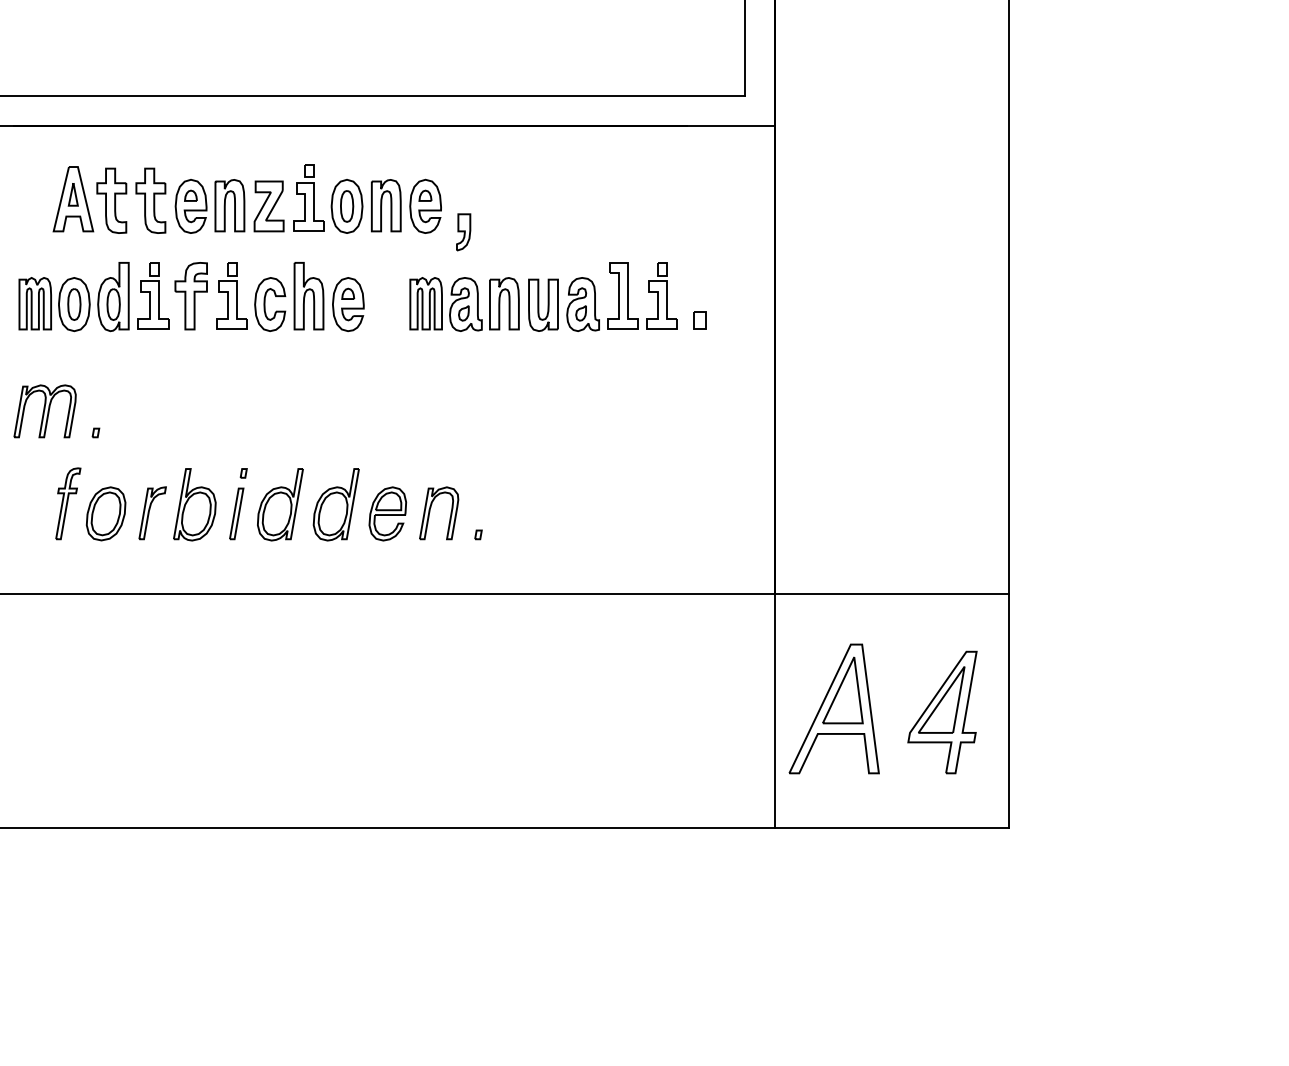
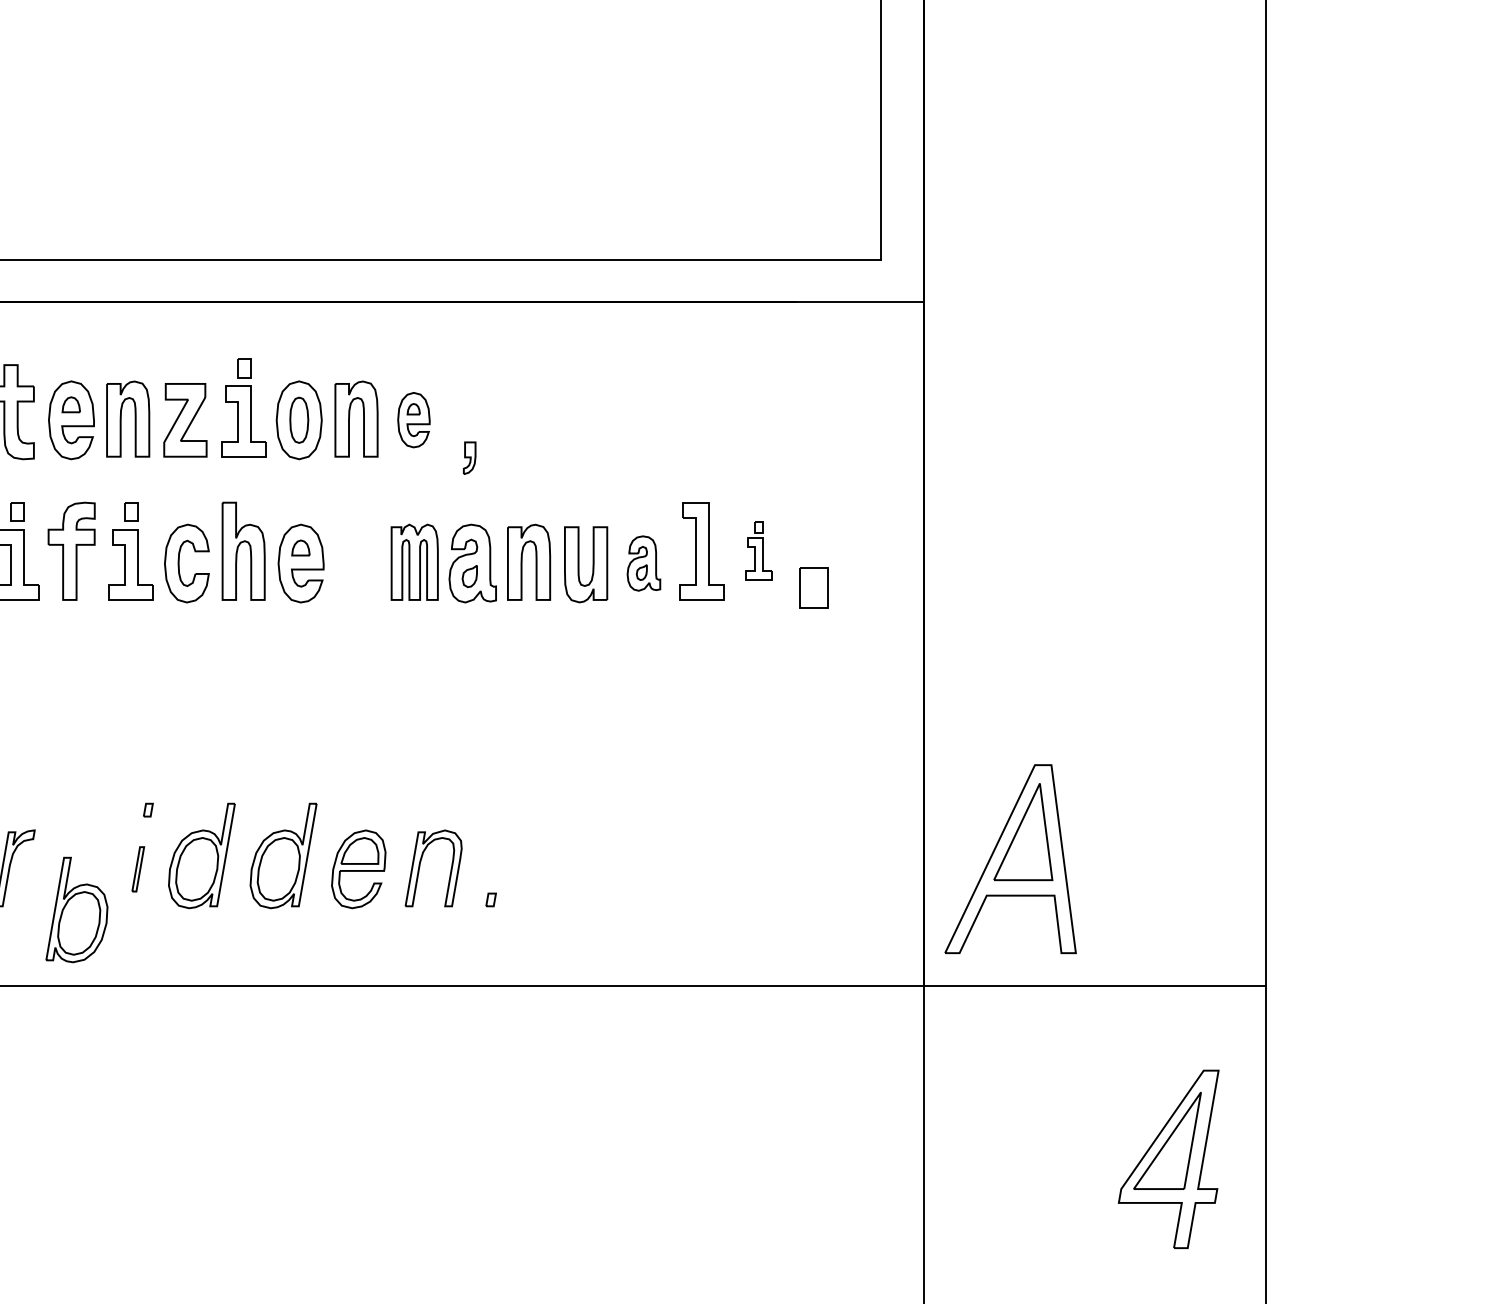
part: (425, 205) -> (413, 418), size x0.7
part: (463, 232) -> (469, 458), size x0.6
part: (661, 295) -> (758, 550), size x0.6
part: (582, 304) -> (643, 563), size x0.7
part: (699, 320) -> (813, 586), size x1.6
part: (194, 504) -> (76, 909), moved
part: (236, 513) -> (137, 868), size x0.6
part: (833, 708) -> (1009, 858), moved

